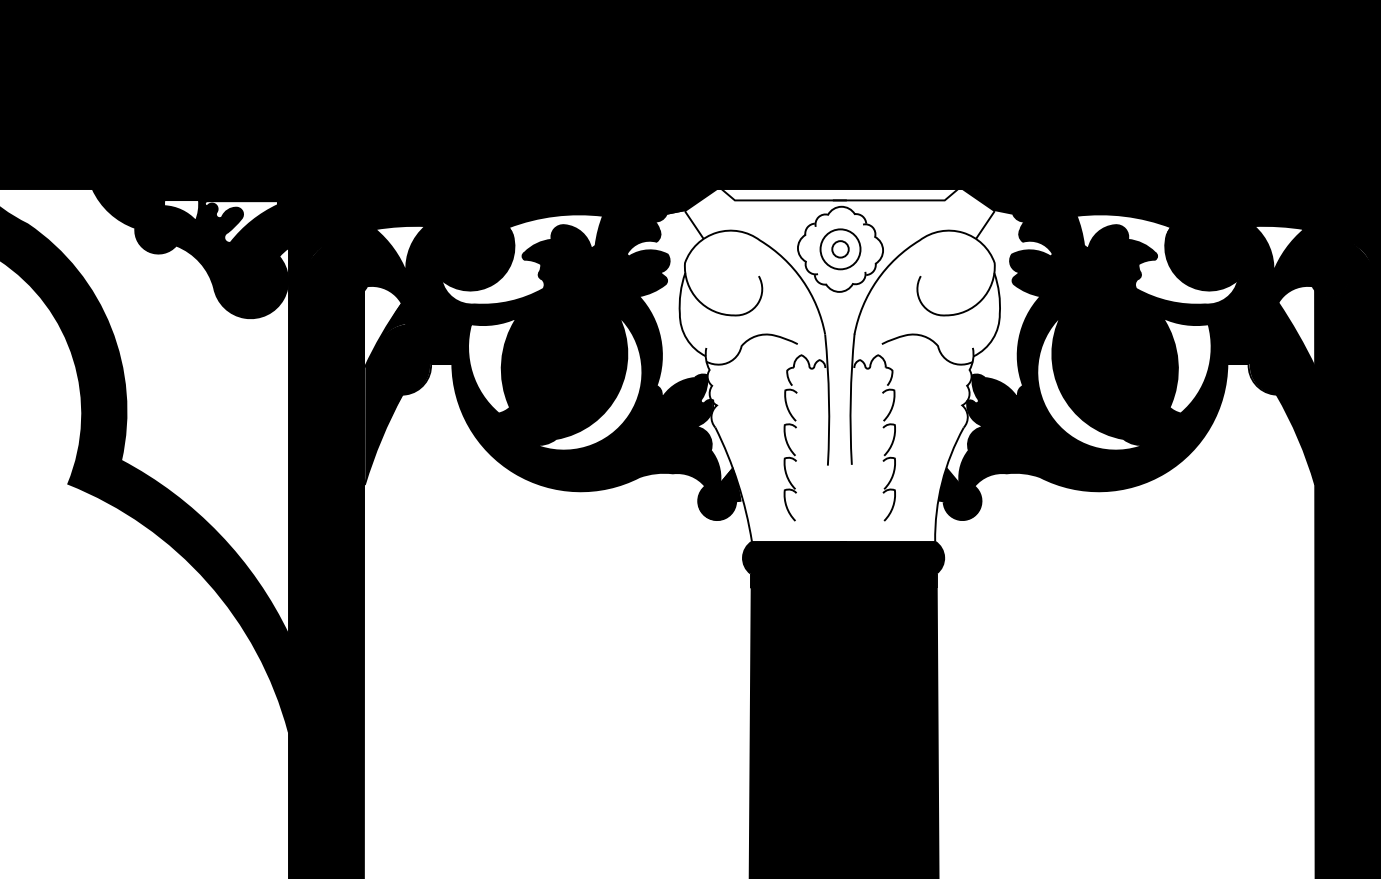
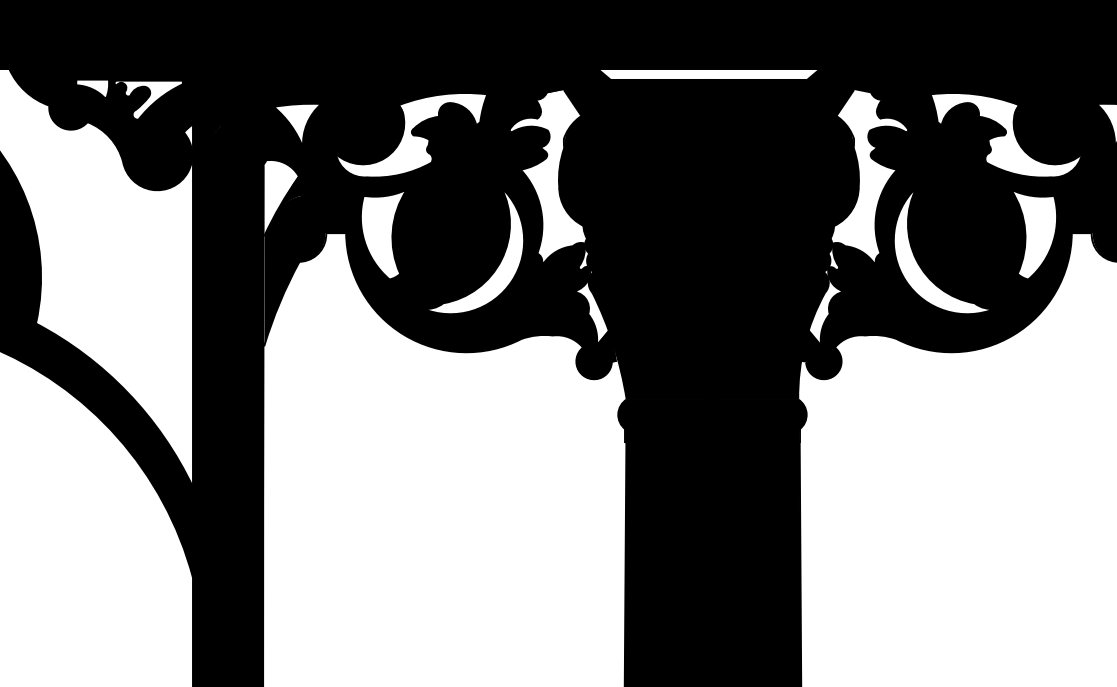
fill: (839, 365) -> (708, 234), added

